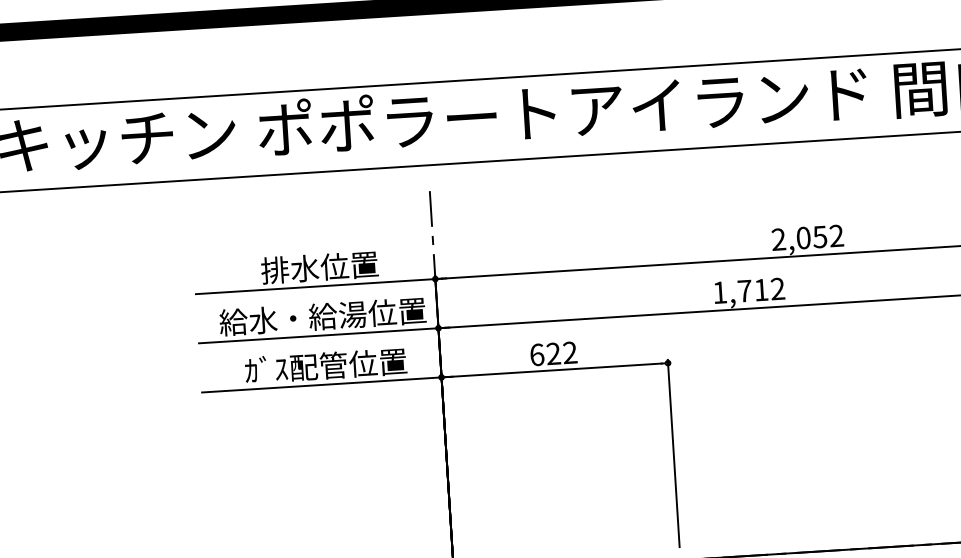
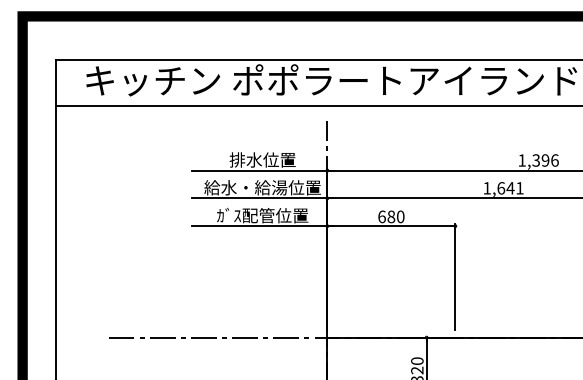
text: (807, 237) -> (538, 160), 2,052 -> 1,396
text: (761, 290) -> (510, 188), 1,712 -> 1,641
text: (560, 352) -> (395, 216), 622 -> 680

